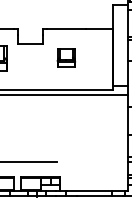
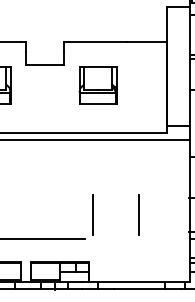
part: (66, 58) -> (98, 86), size x1.43
line: (62, 145) -> (92, 214), added
line: (93, 145) -> (138, 214), added

